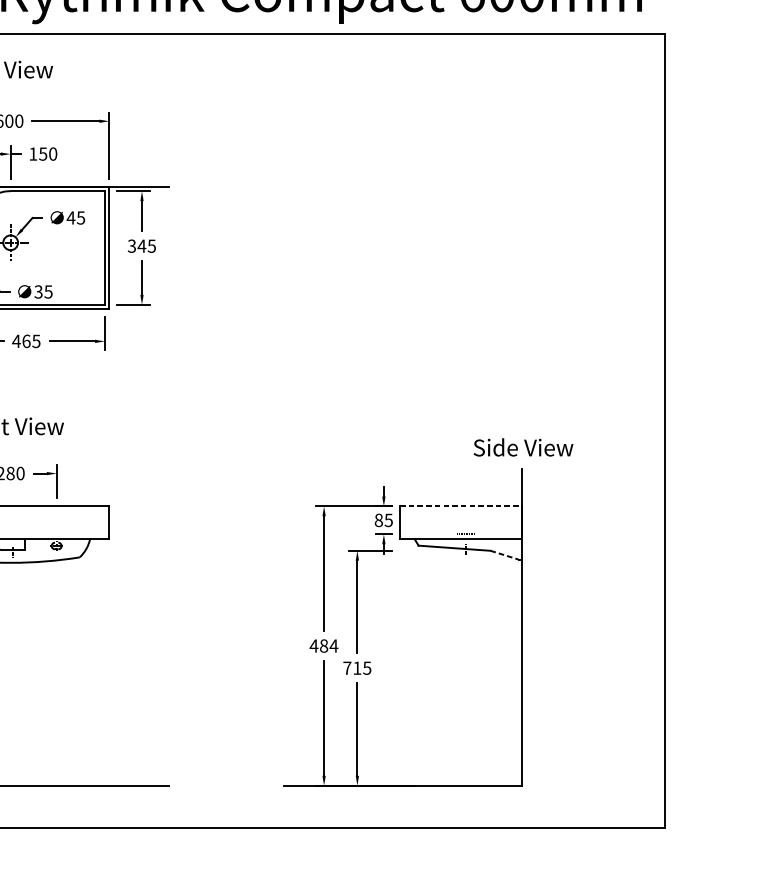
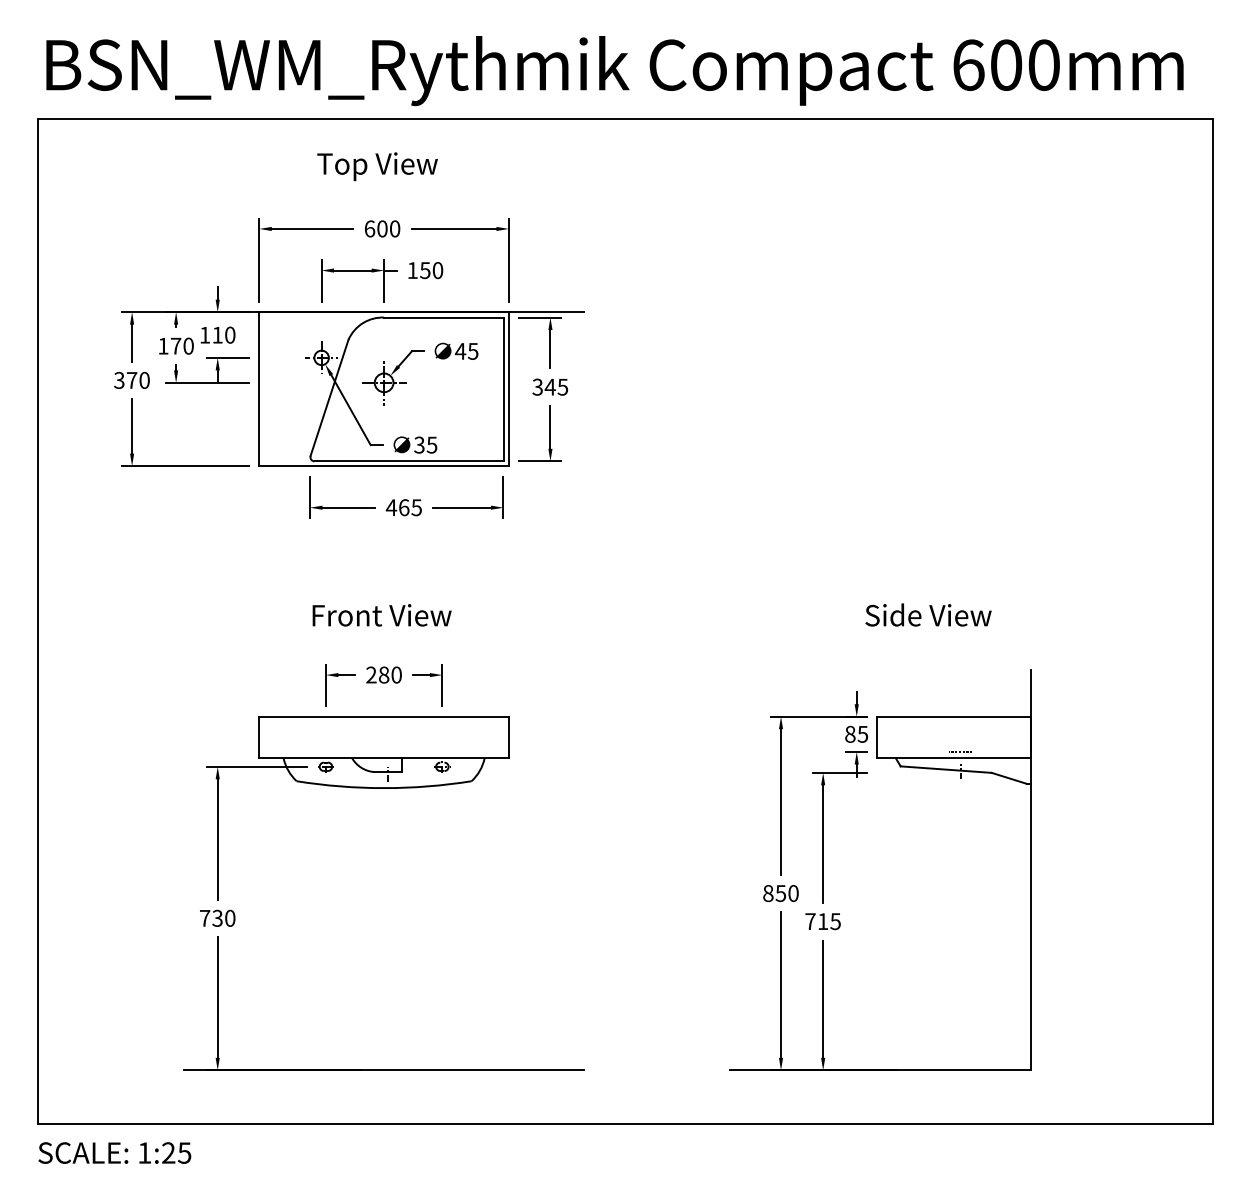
text: (523, 447) -> (928, 614), moved
line: (461, 506) -> (954, 716), dashed -> solid
line: (504, 555) -> (1009, 778), dashed -> solid
text: (323, 646) -> (780, 893), 484 -> 850

